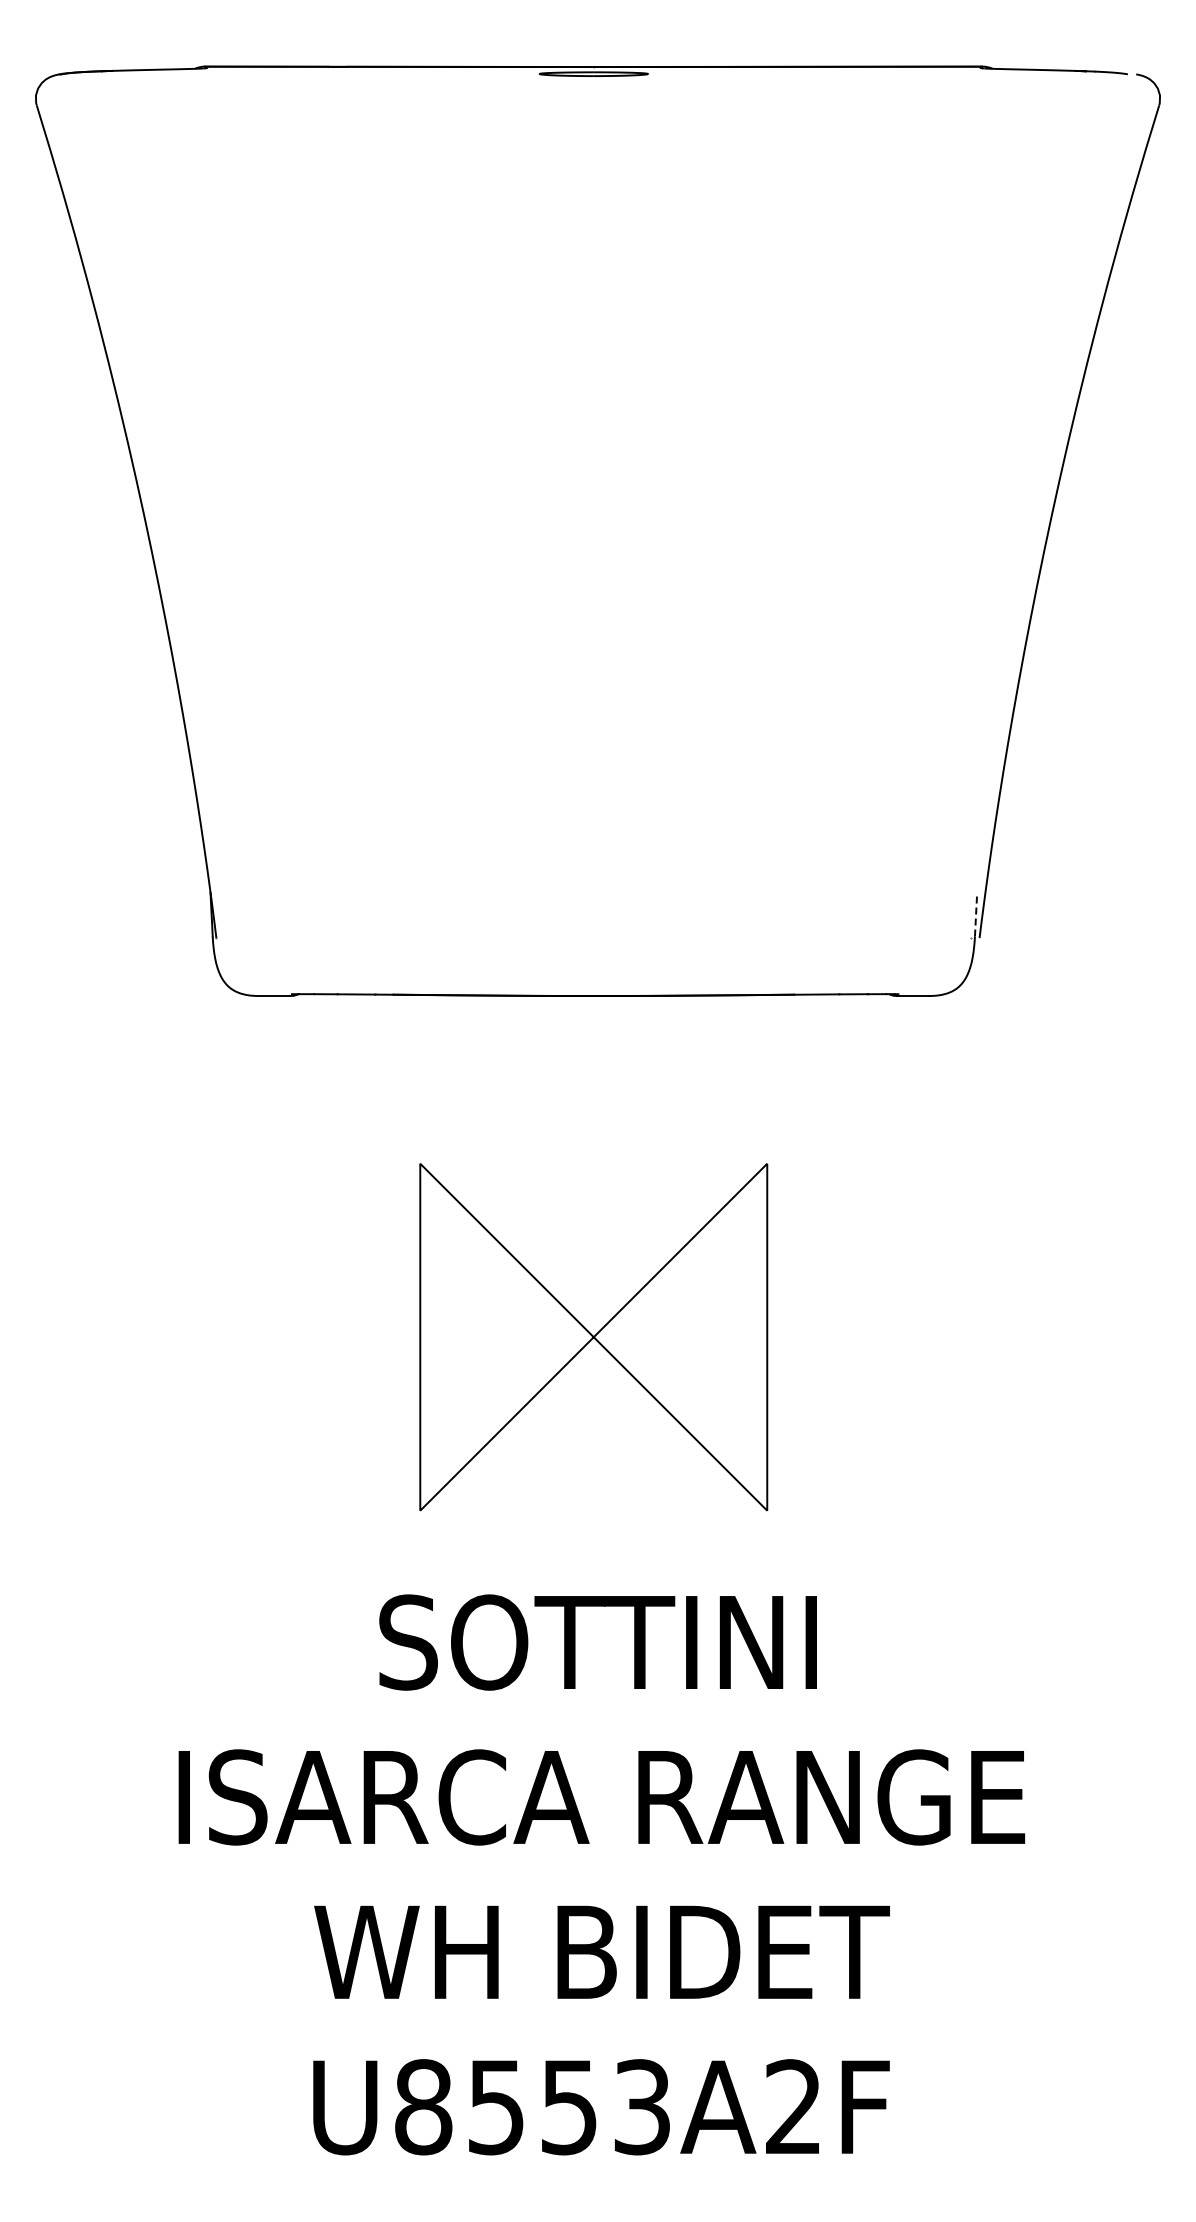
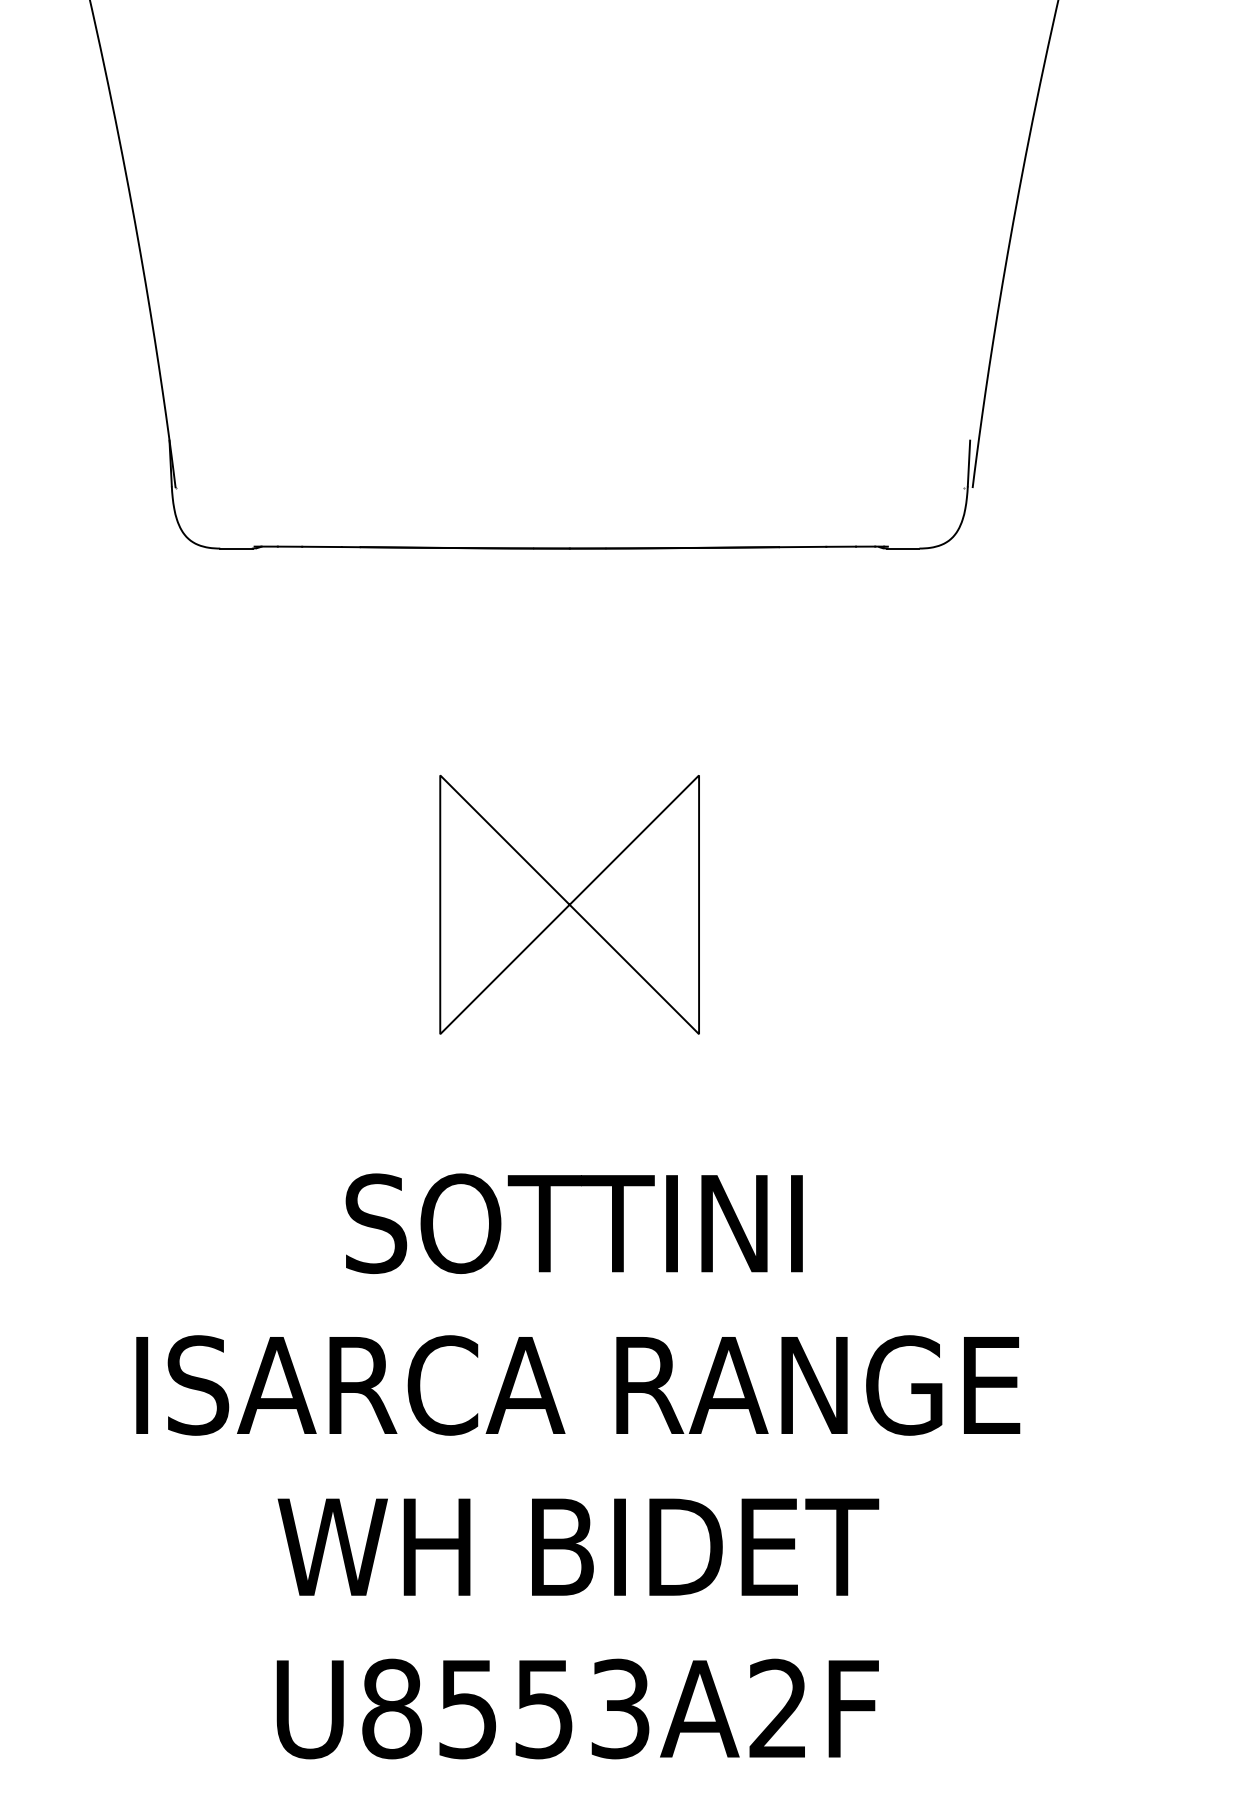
line: (976, 914) -> (969, 463), dashed -> solid
part: (593, 1336) -> (569, 904), size x0.71

